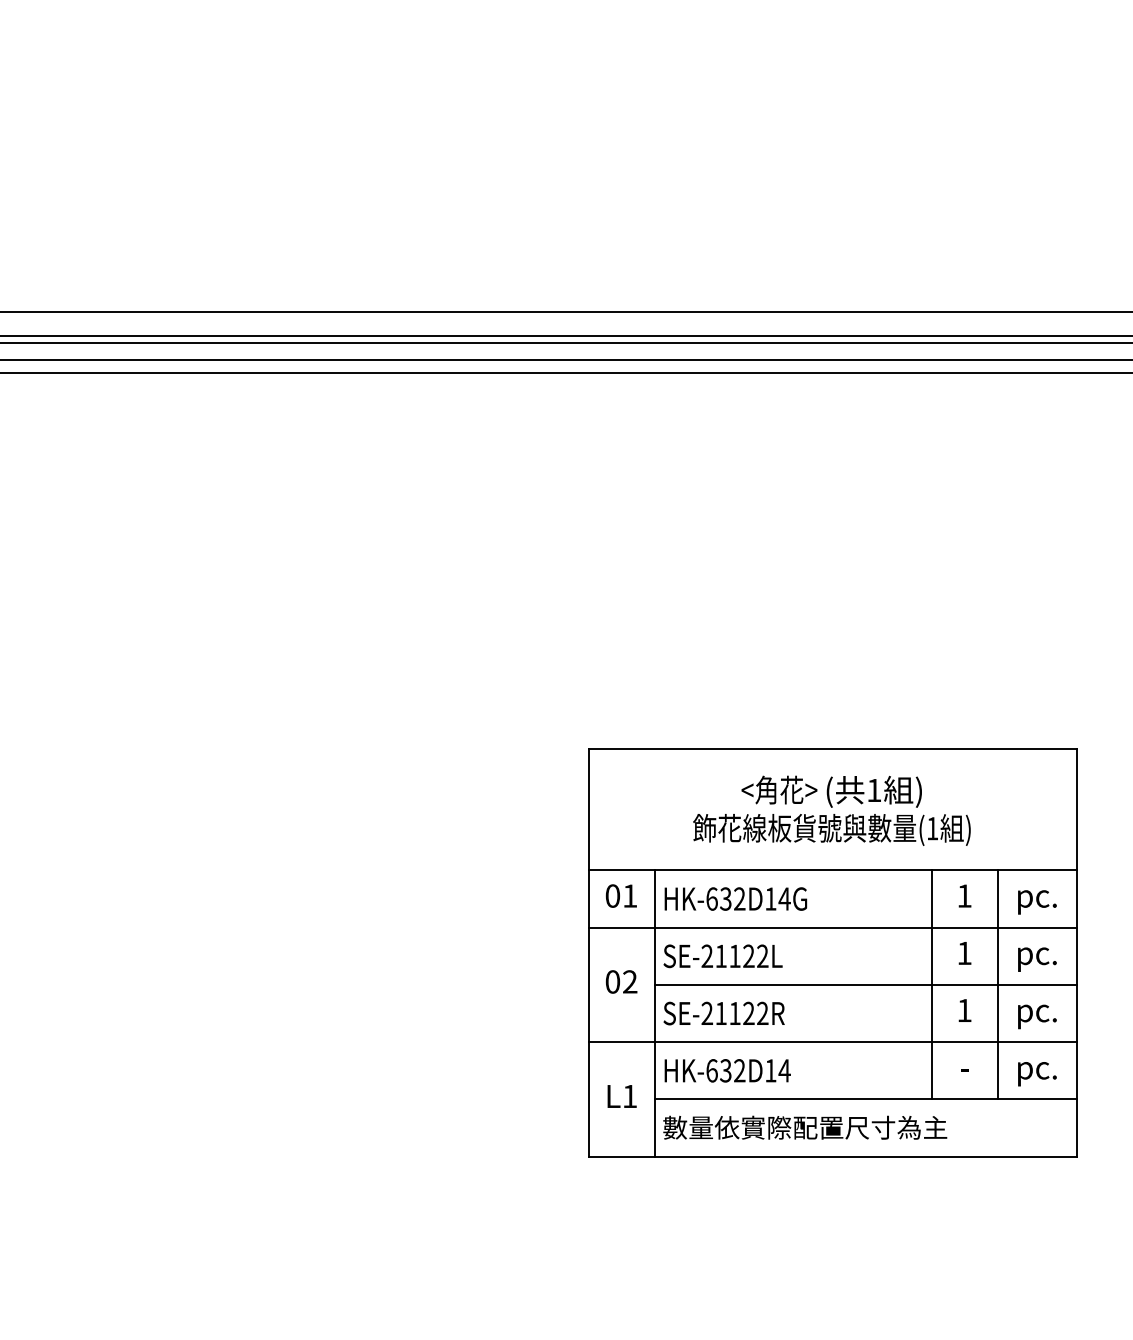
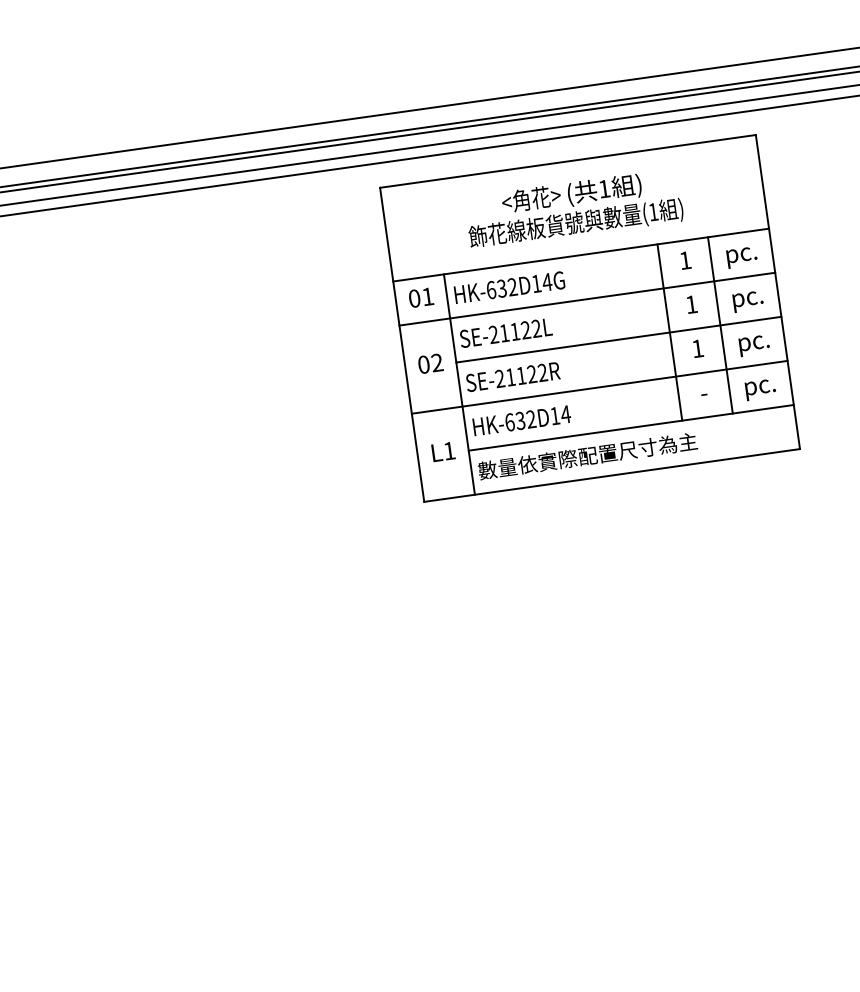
part: (832, 952) -> (589, 318), moved

